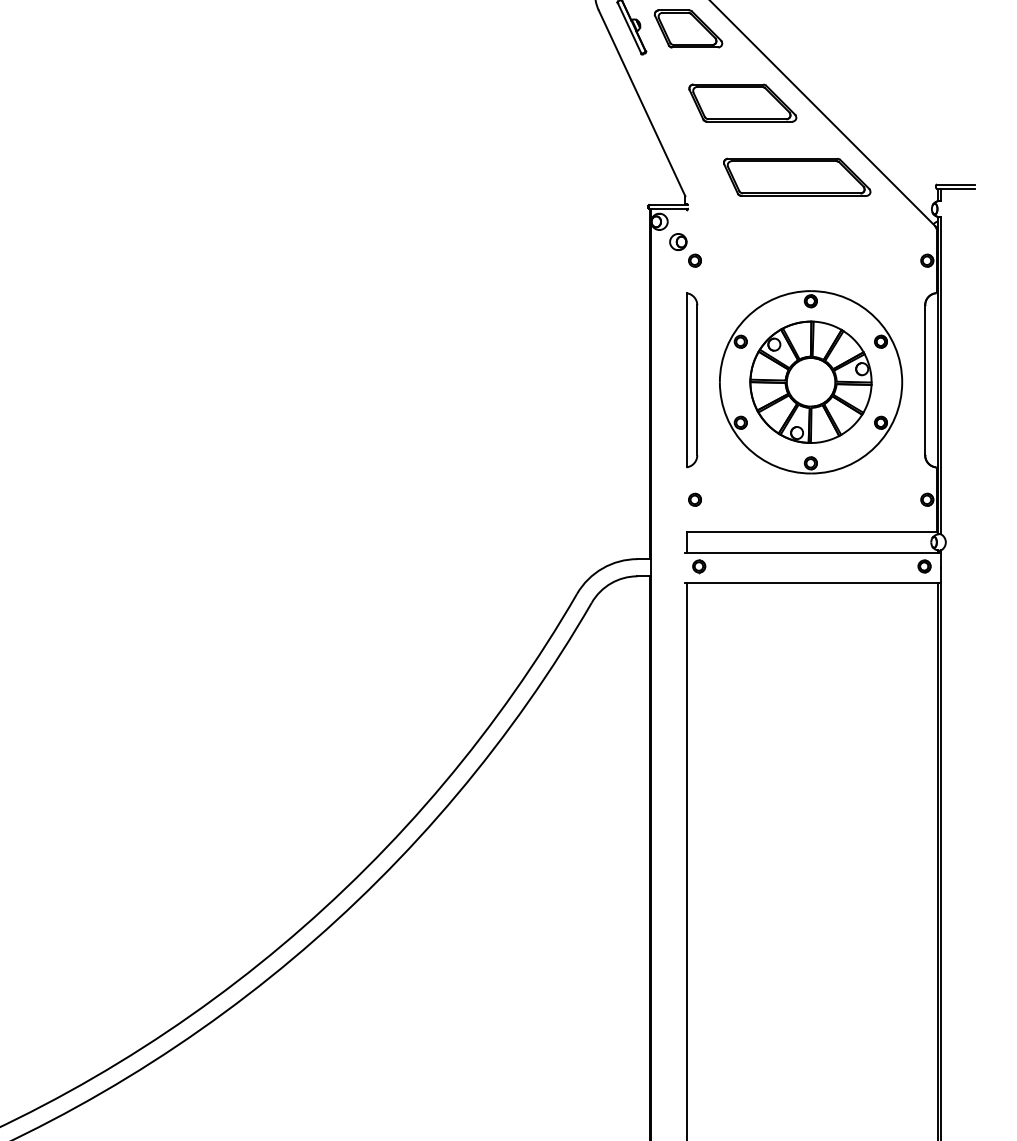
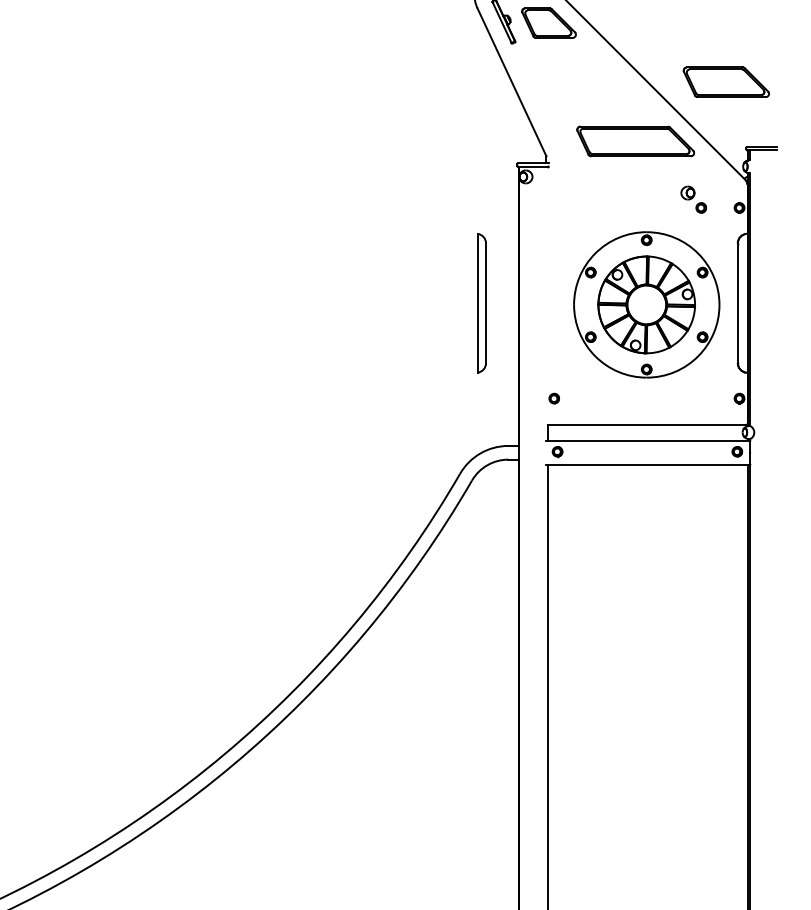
part: (741, 102) -> (725, 81), moved
part: (685, 250) -> (693, 199), moved
part: (691, 380) -> (481, 303), moved

